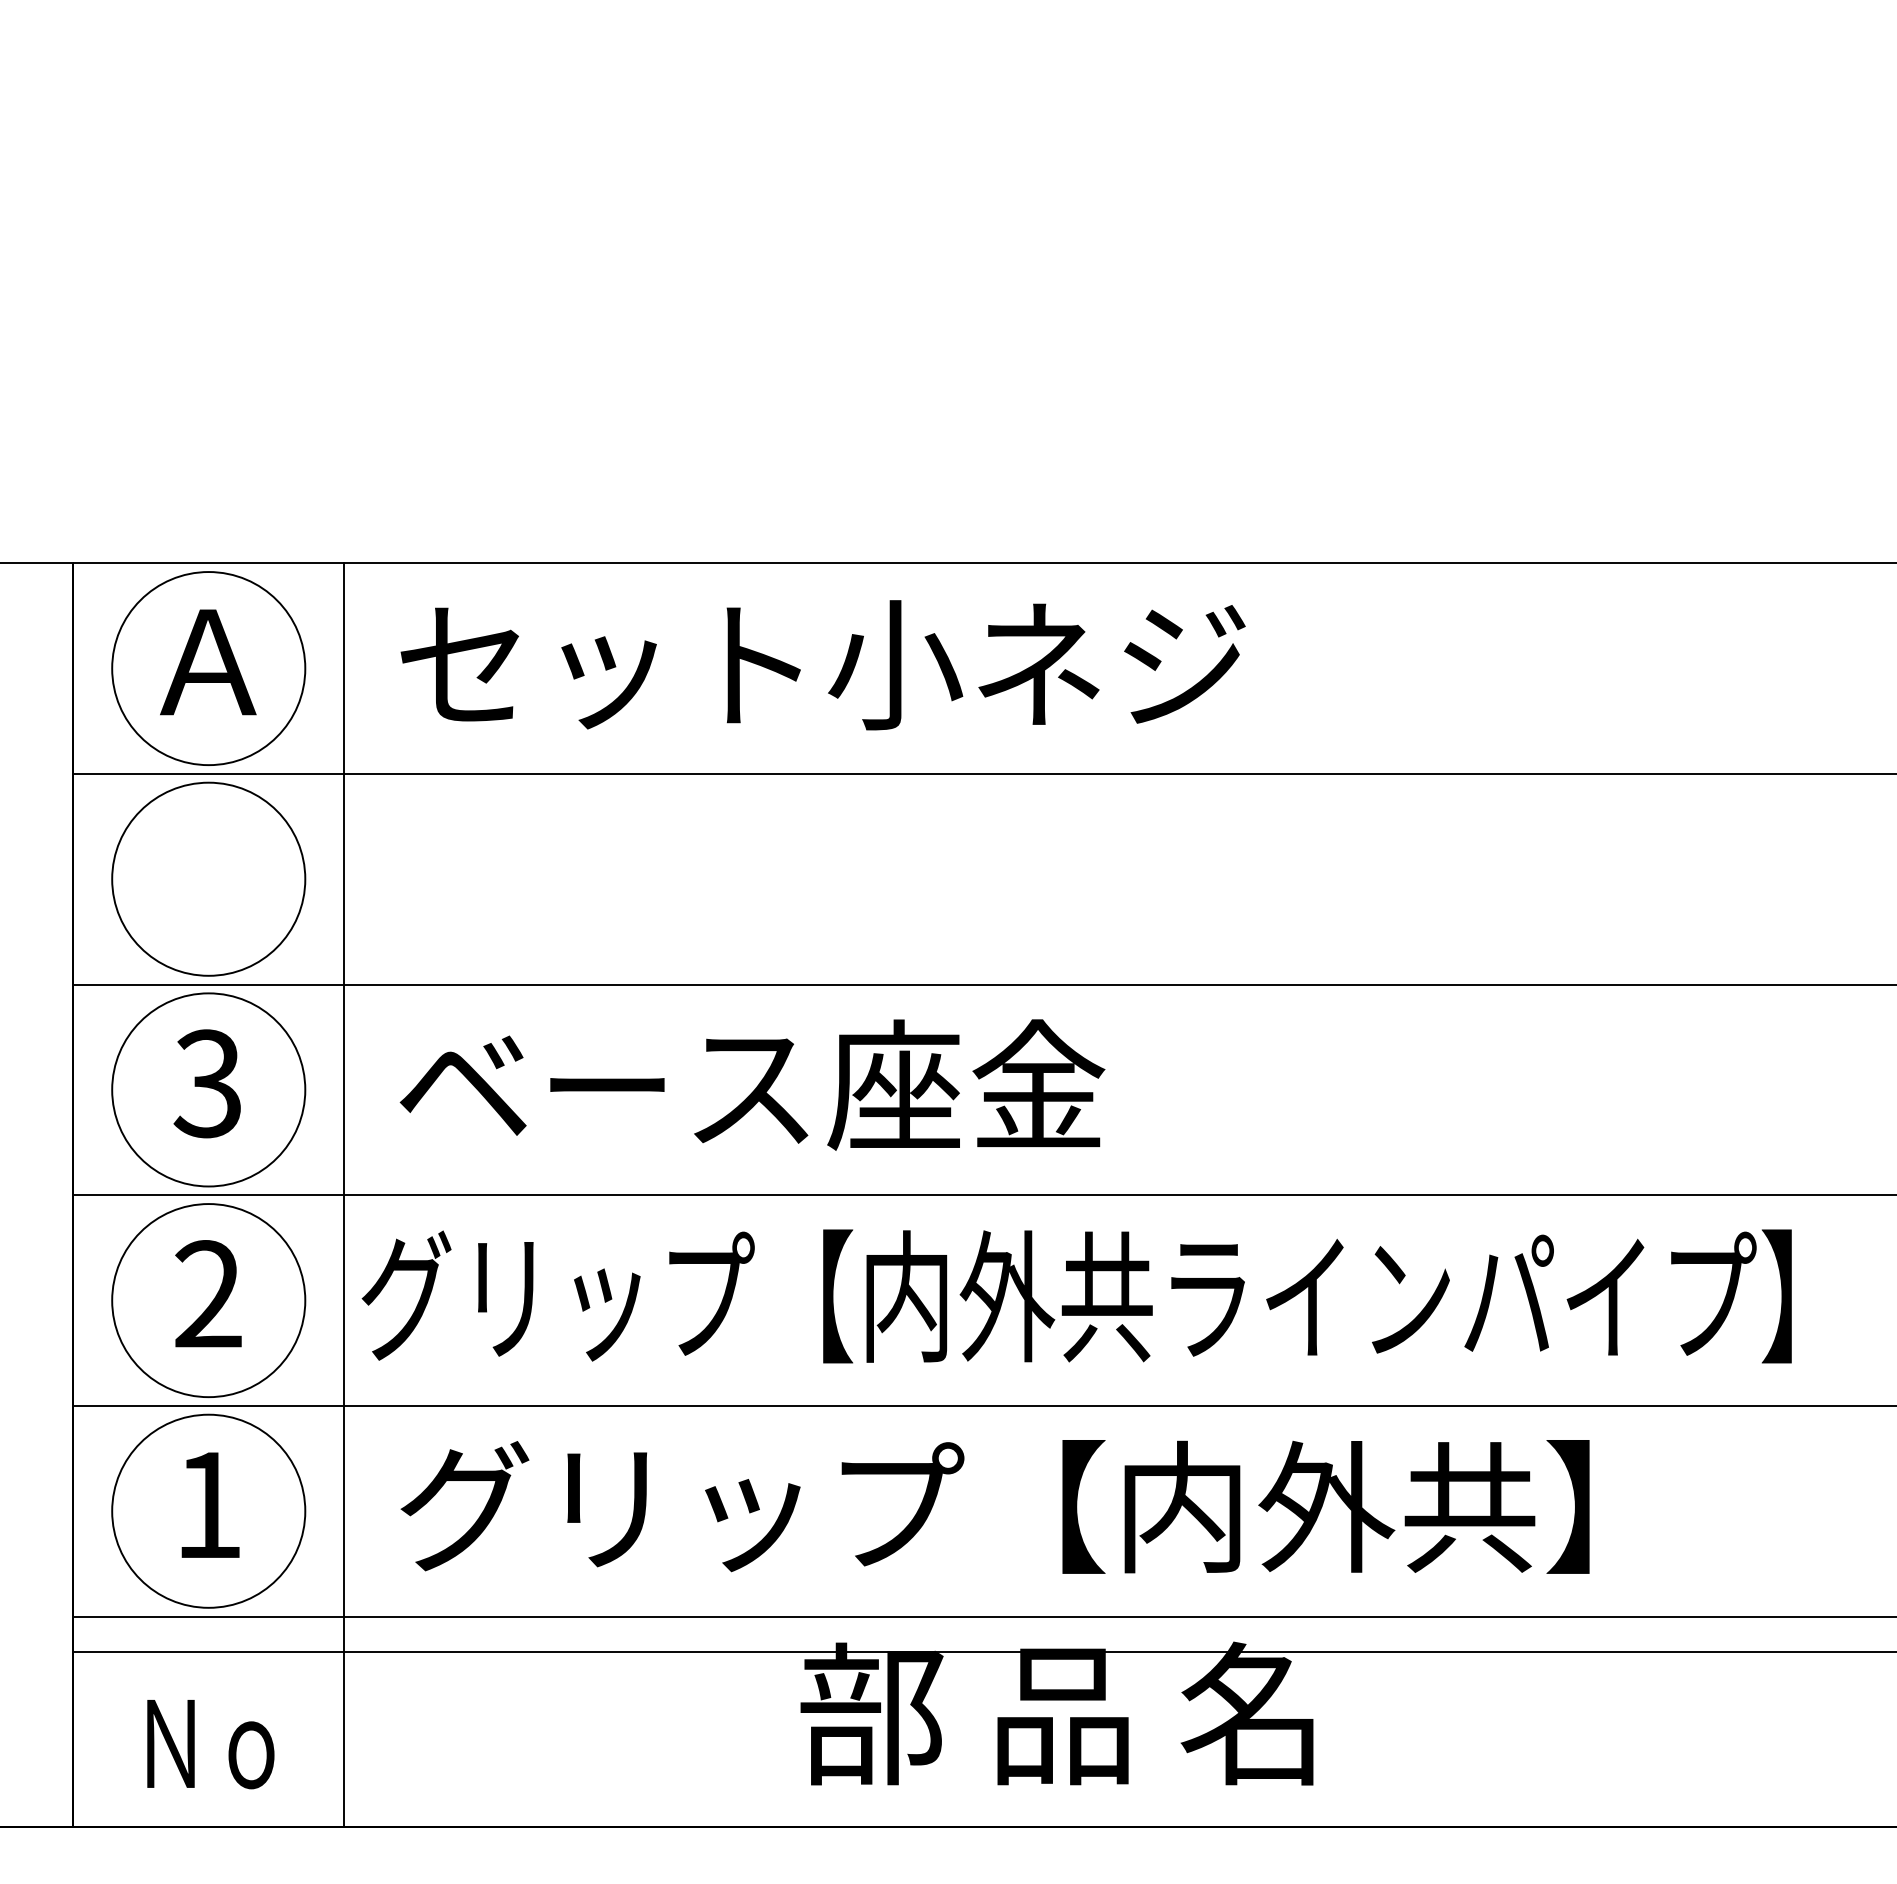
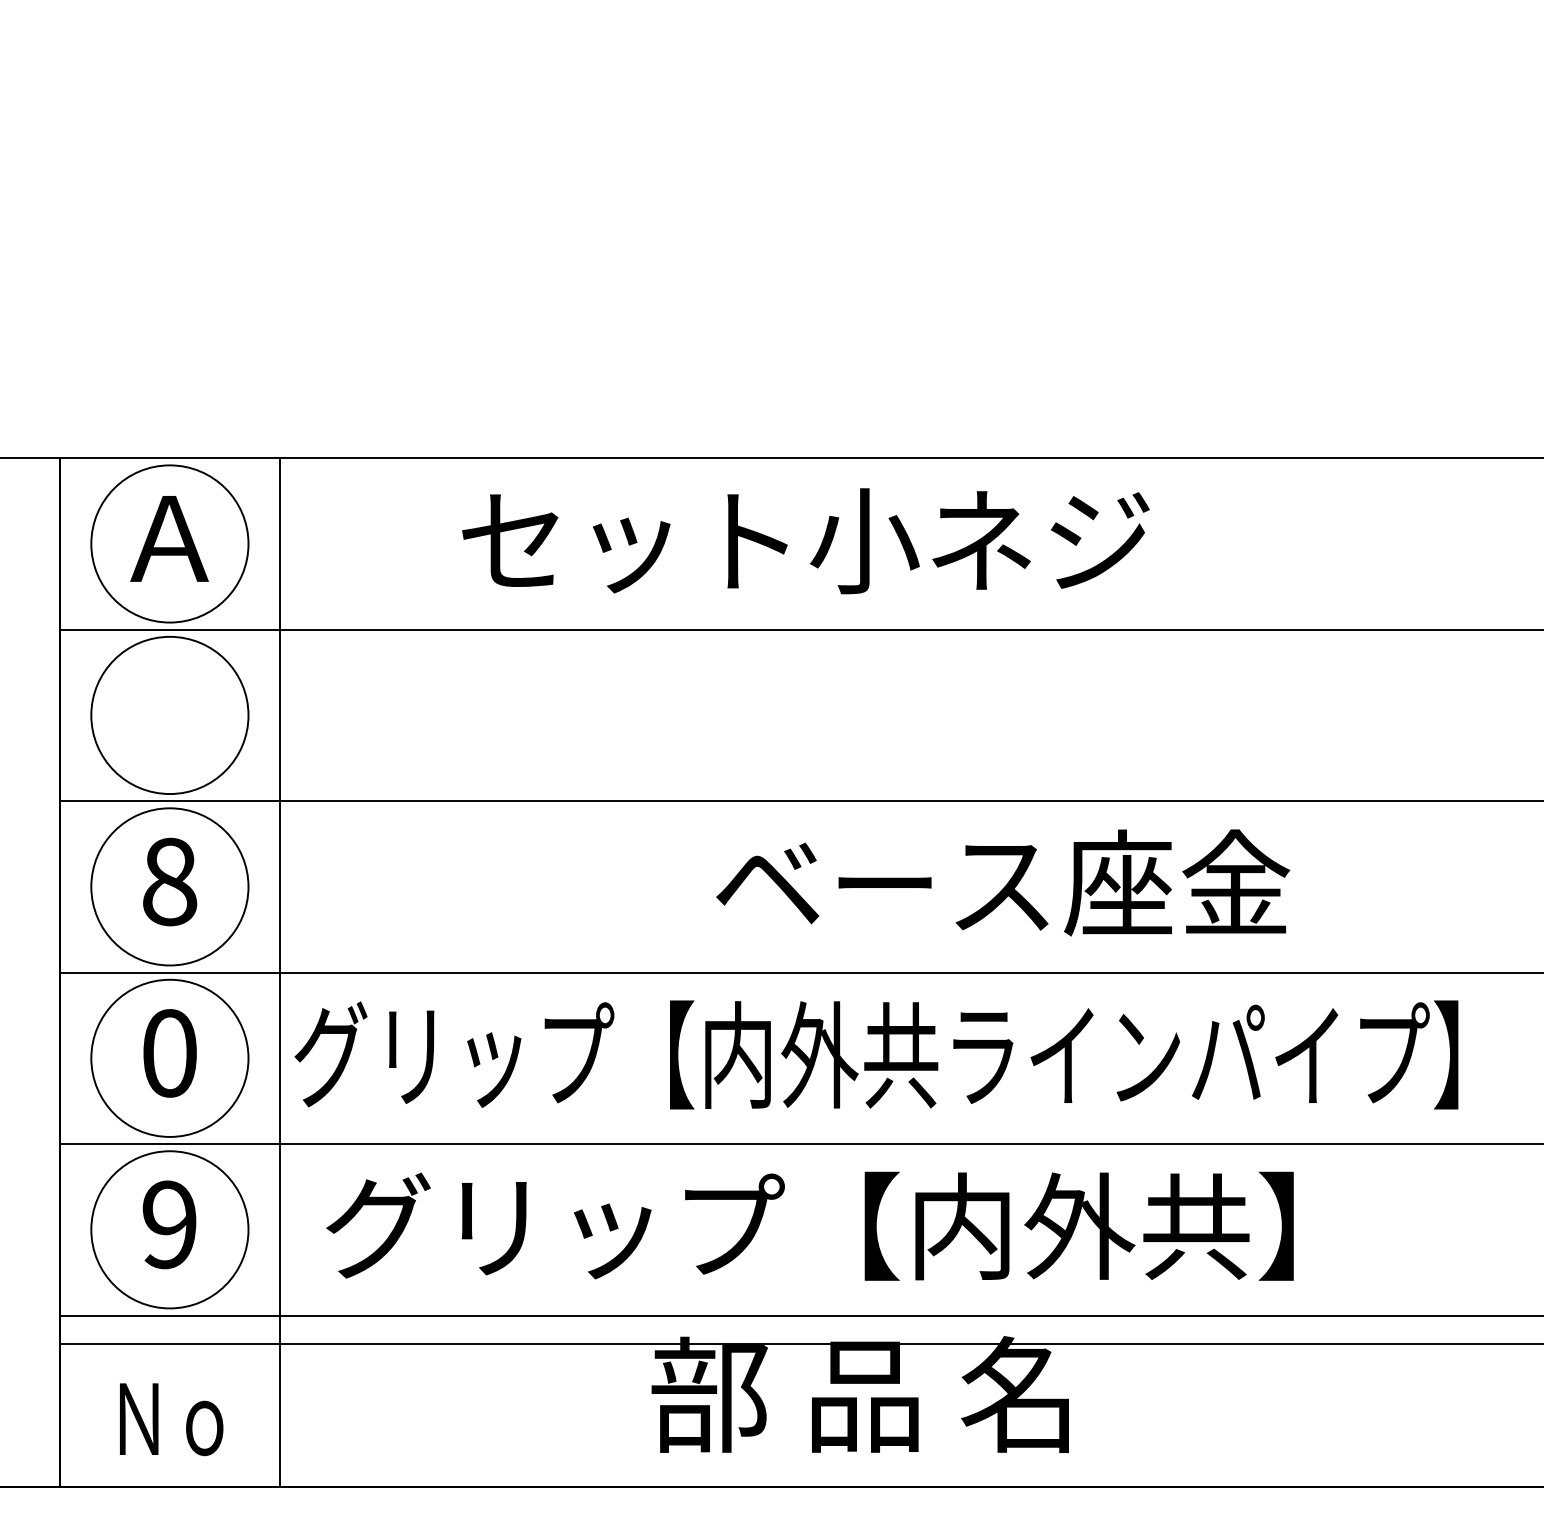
text: (822, 665) -> (805, 541), moved
text: (207, 1083) -> (168, 881), 3 -> 8
text: (752, 1084) -> (1003, 882), moved
text: (208, 1294) -> (169, 1053), 2 -> 0
text: (208, 1504) -> (169, 1224), 1 -> 9

